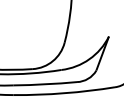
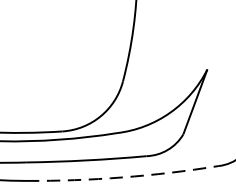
arc: (64, 93) -> (122, 177), solid -> dashed

